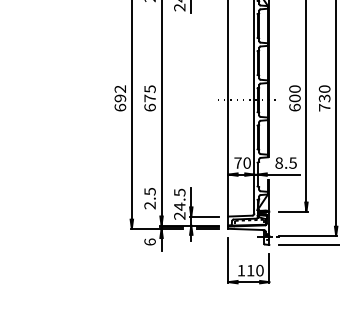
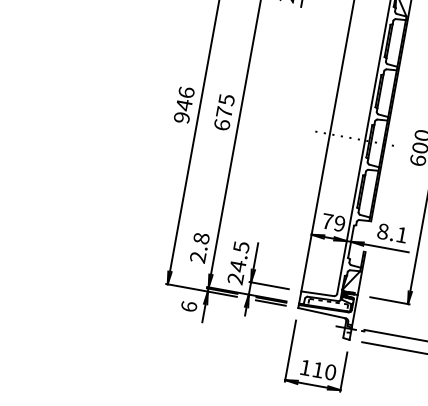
text: (120, 98) -> (184, 105), 692 -> 946
text: (246, 162) -> (339, 222), 70 -> 79
text: (292, 162) -> (401, 234), 8.5 -> 8.1
text: (149, 191) -> (200, 238), 2.5 -> 2.8

